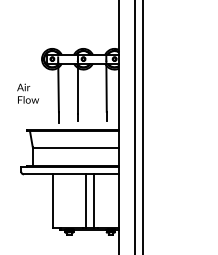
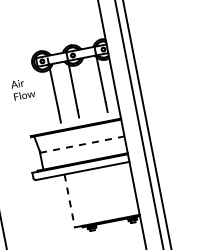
text: (27, 93) -> (22, 89), moved
line: (75, 148) -> (82, 144), solid -> dashed
line: (52, 201) -> (69, 201), solid -> dashed
line: (86, 201) -> (103, 194), removed
line: (94, 201) -> (110, 193), removed

